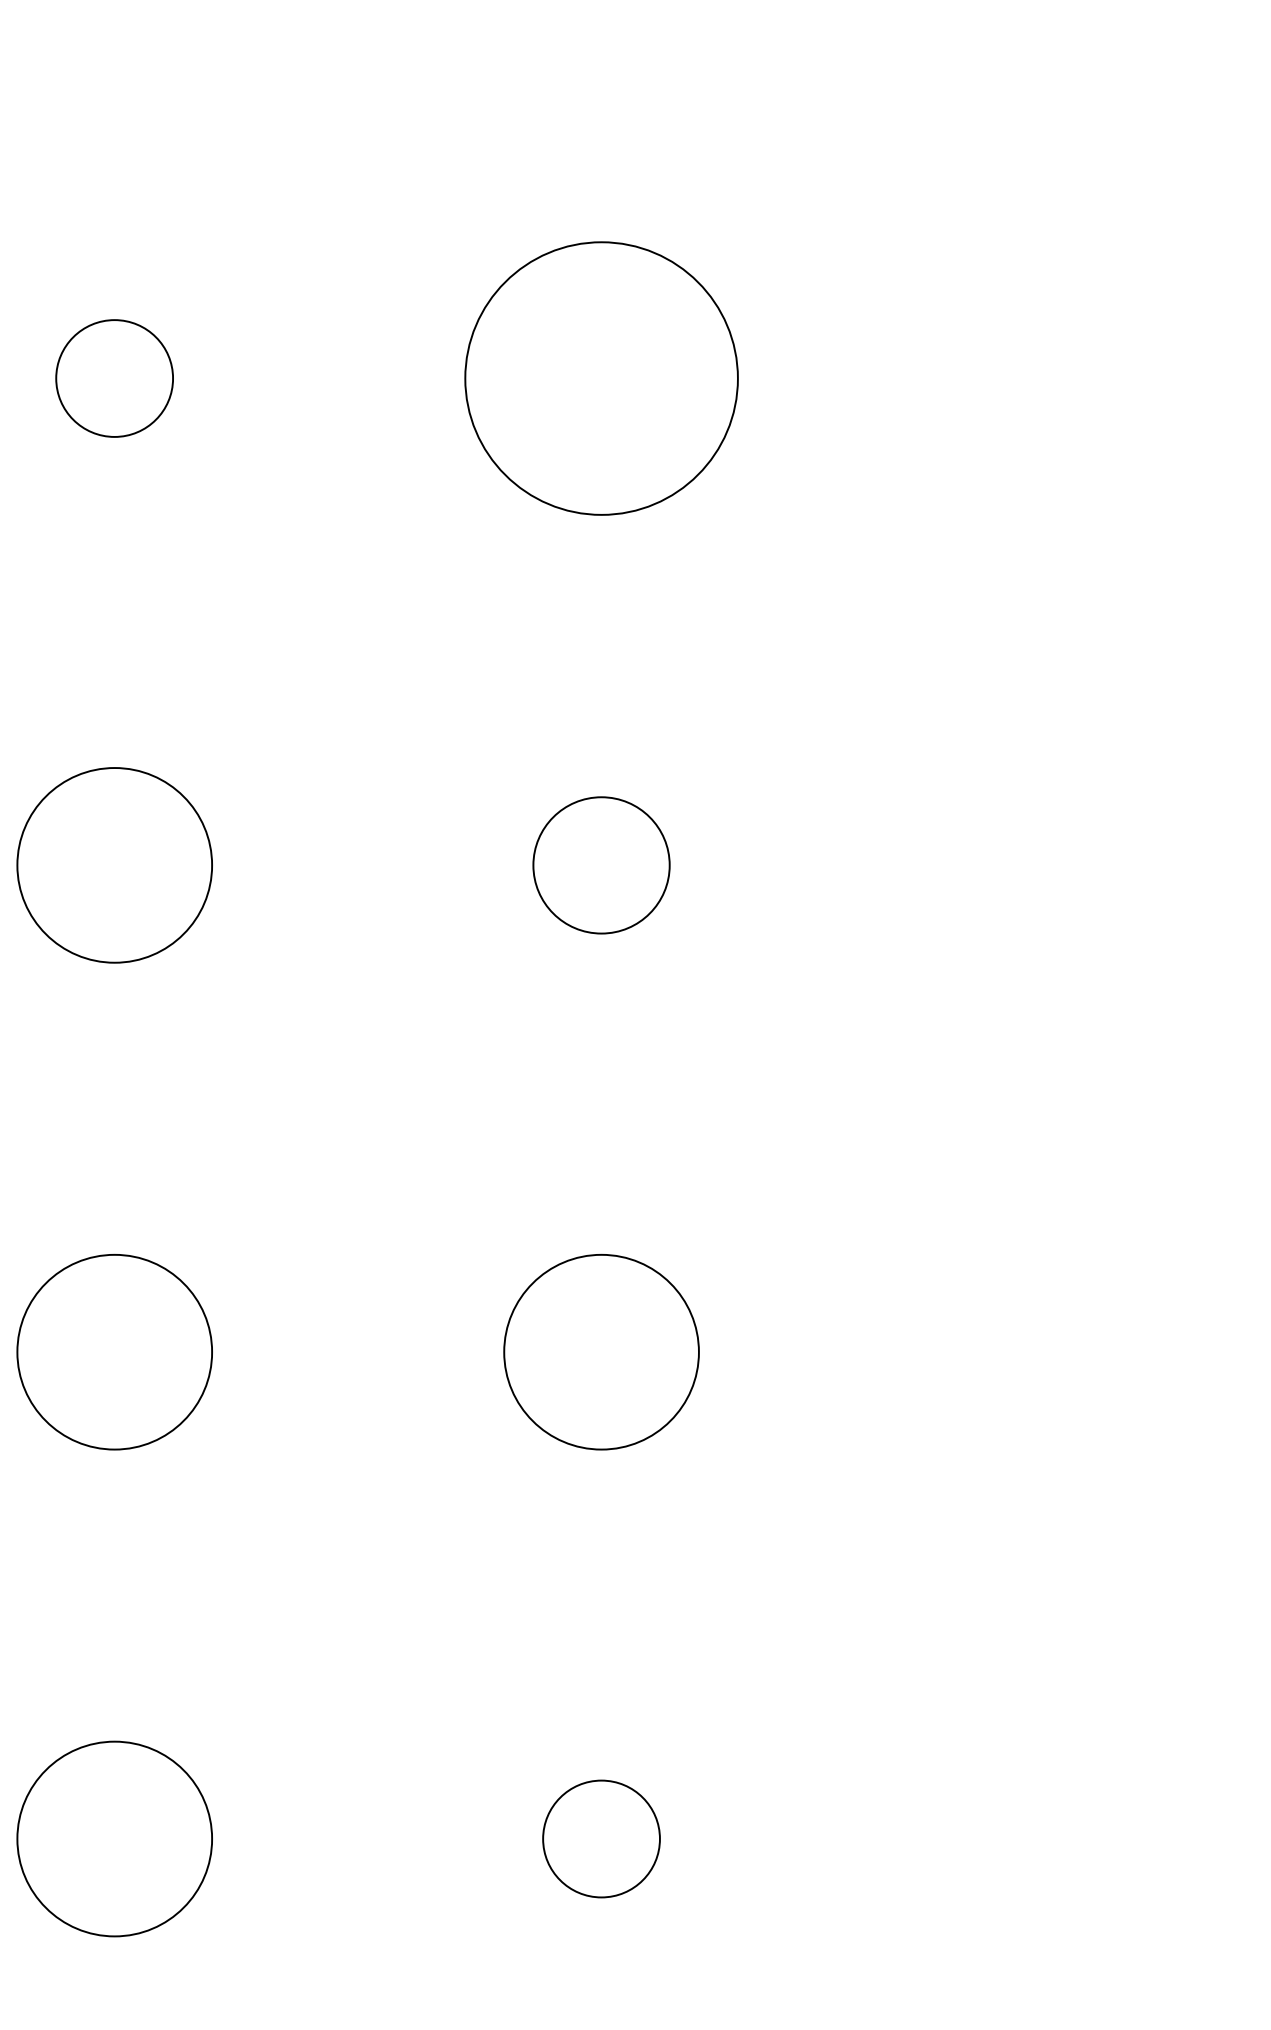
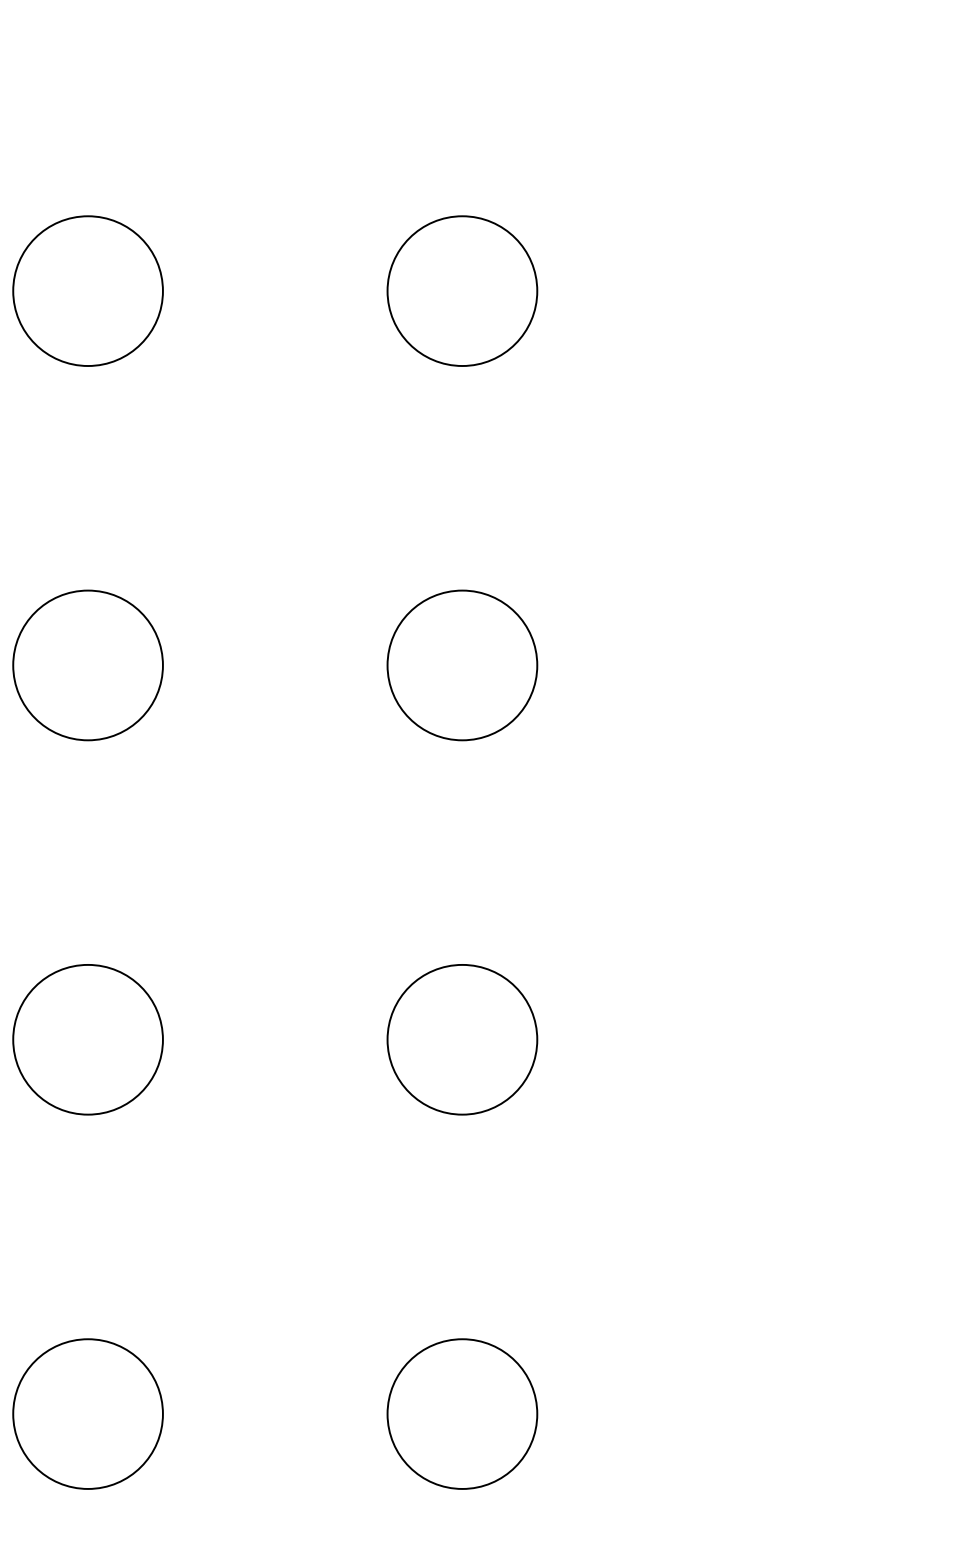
part: (114, 378) -> (87, 291), size x1.67
part: (601, 378) -> (462, 291), size x0.71
part: (601, 865) -> (462, 665), size x1.43
part: (601, 1838) -> (462, 1413), size x1.67

